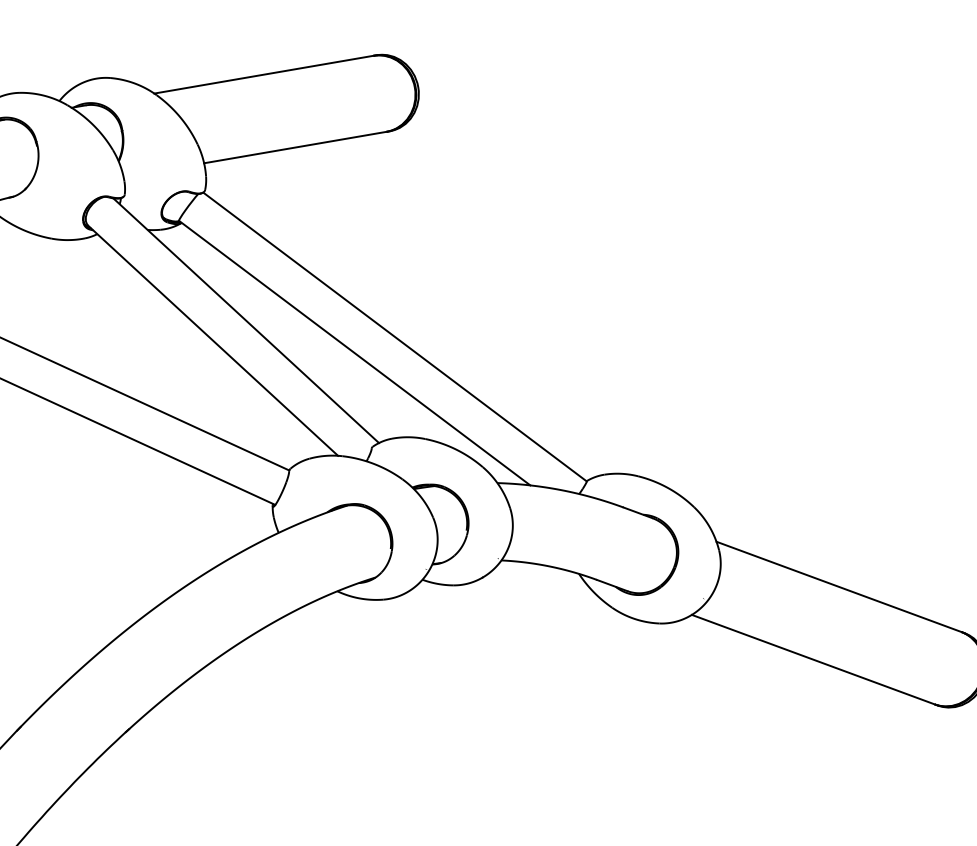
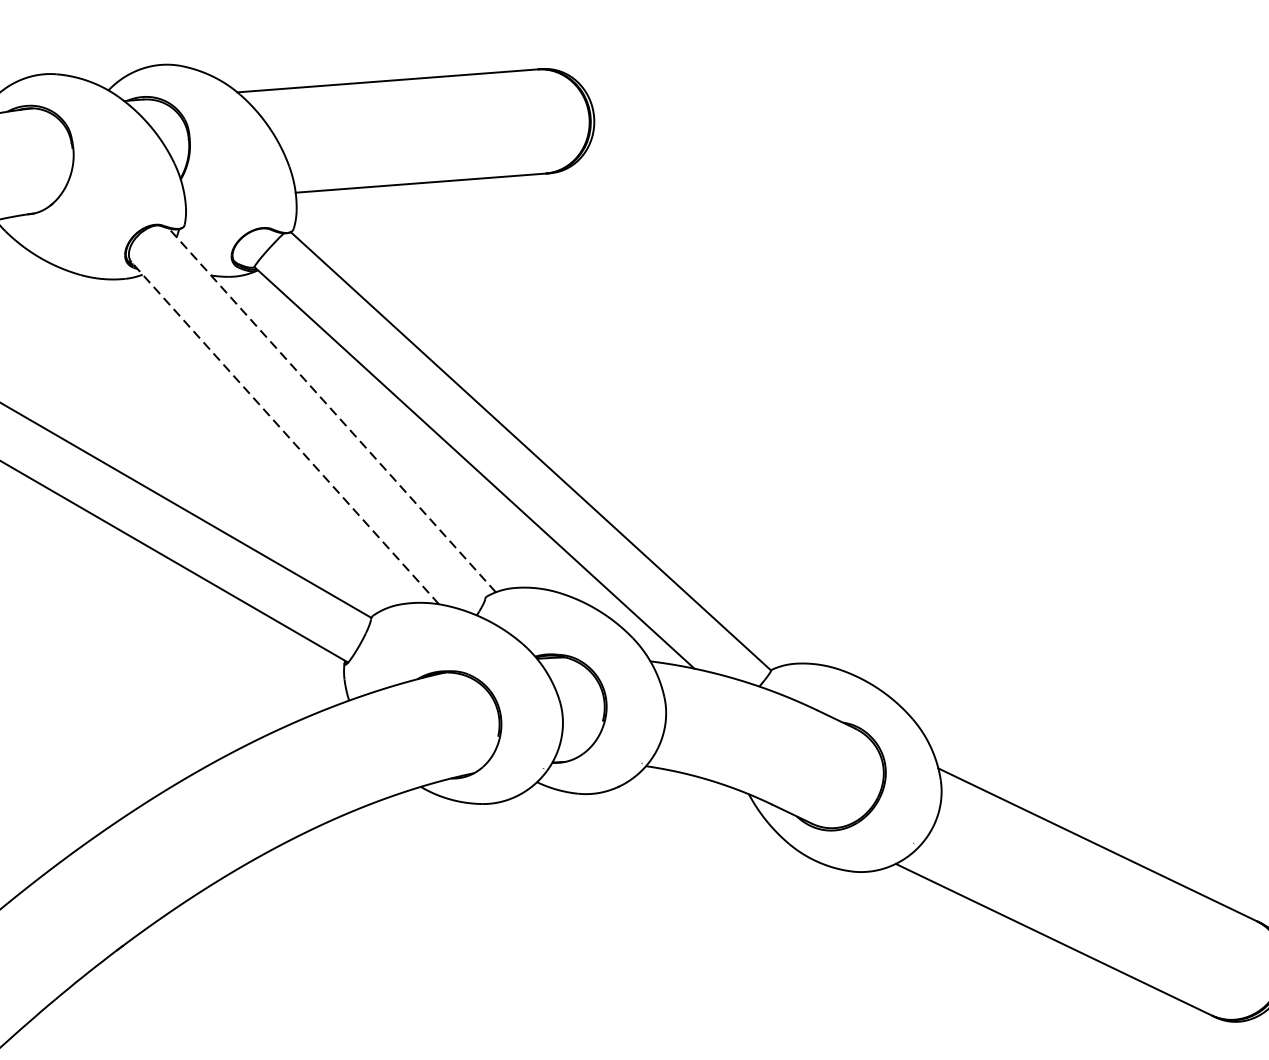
line: (245, 320) -> (331, 410), solid -> dashed
line: (213, 340) -> (285, 432), solid -> dashed

